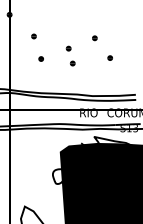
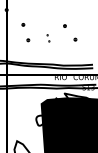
part: (70, 56) -> (48, 38), size x0.6

